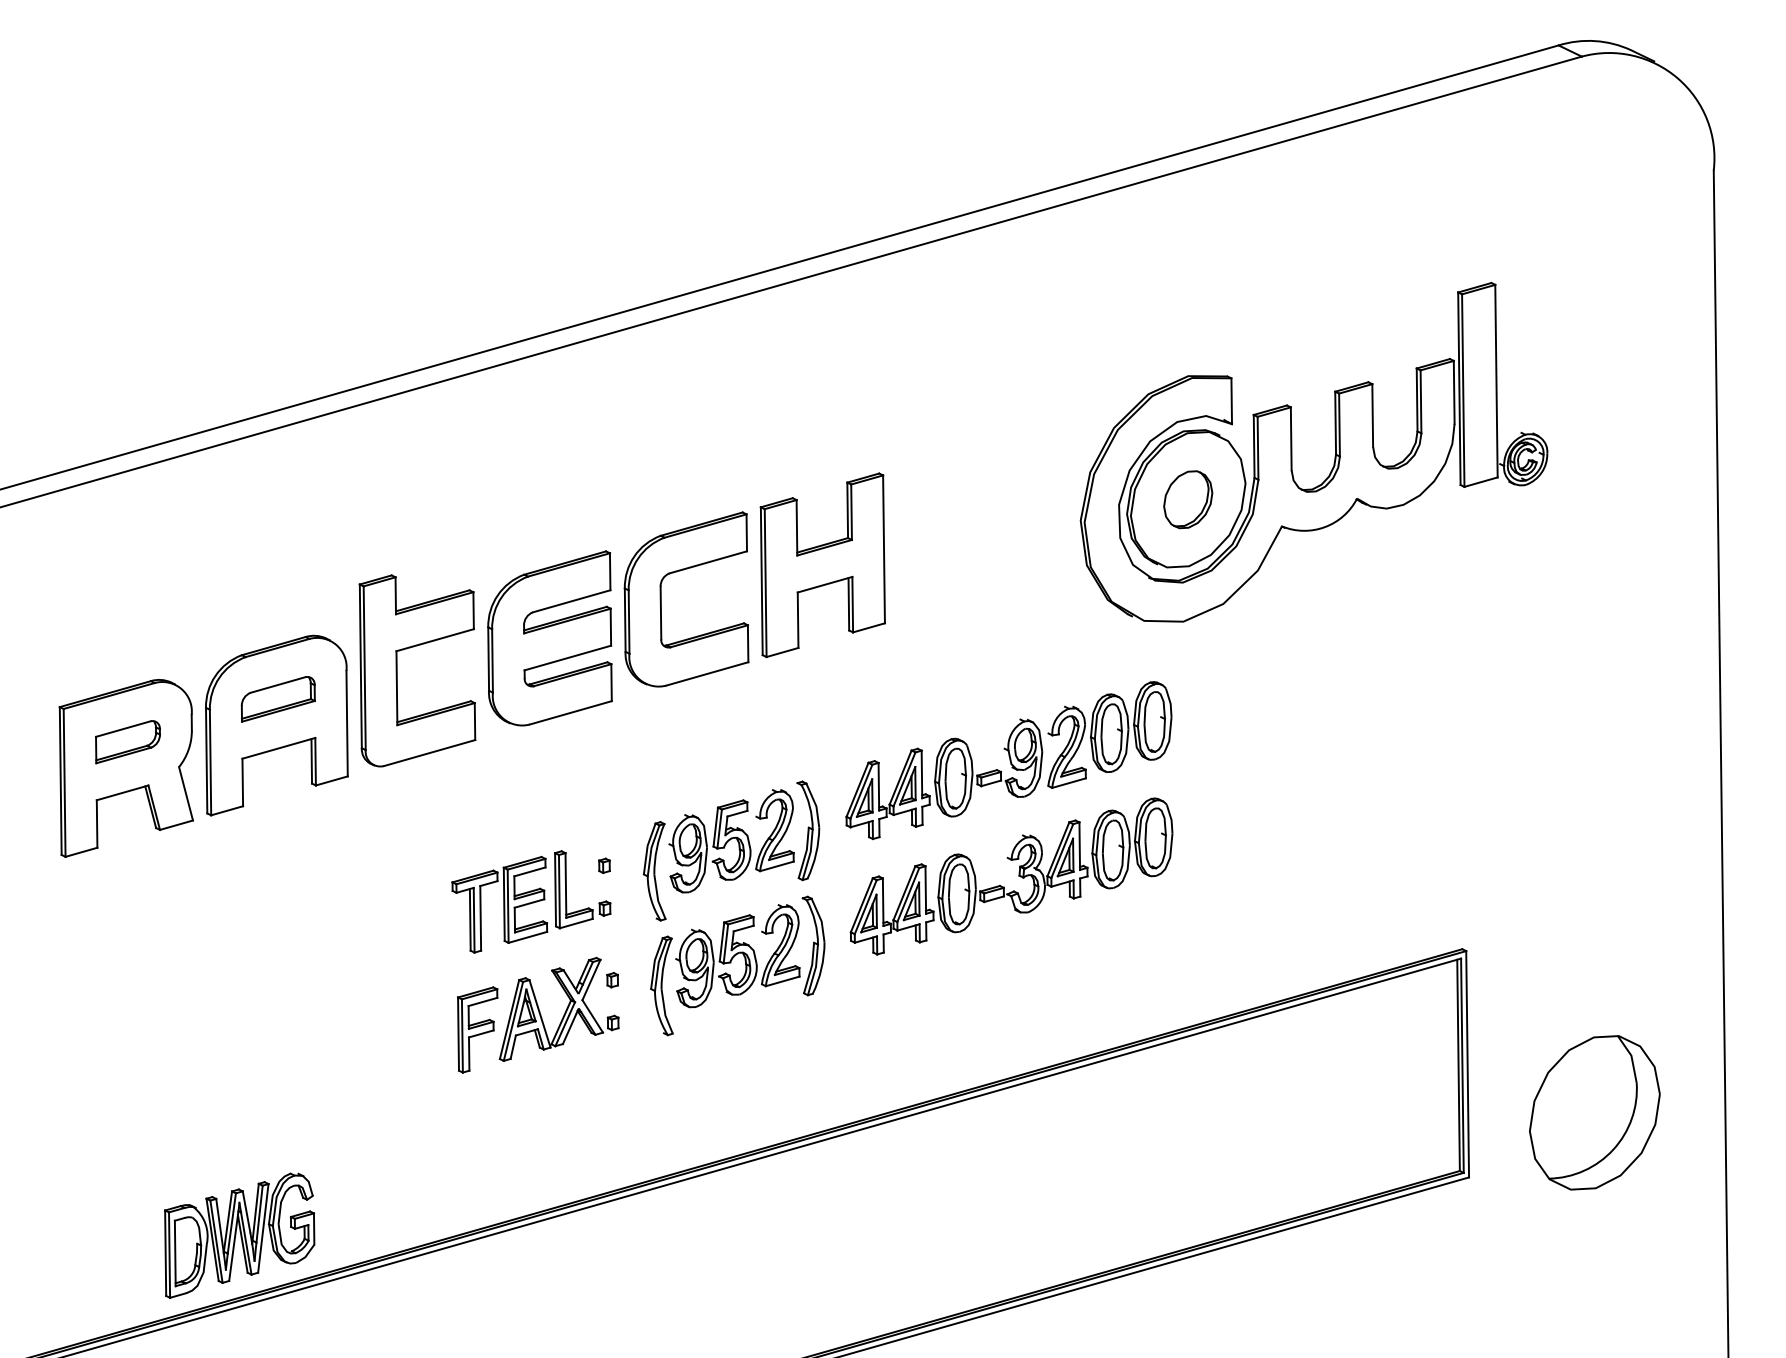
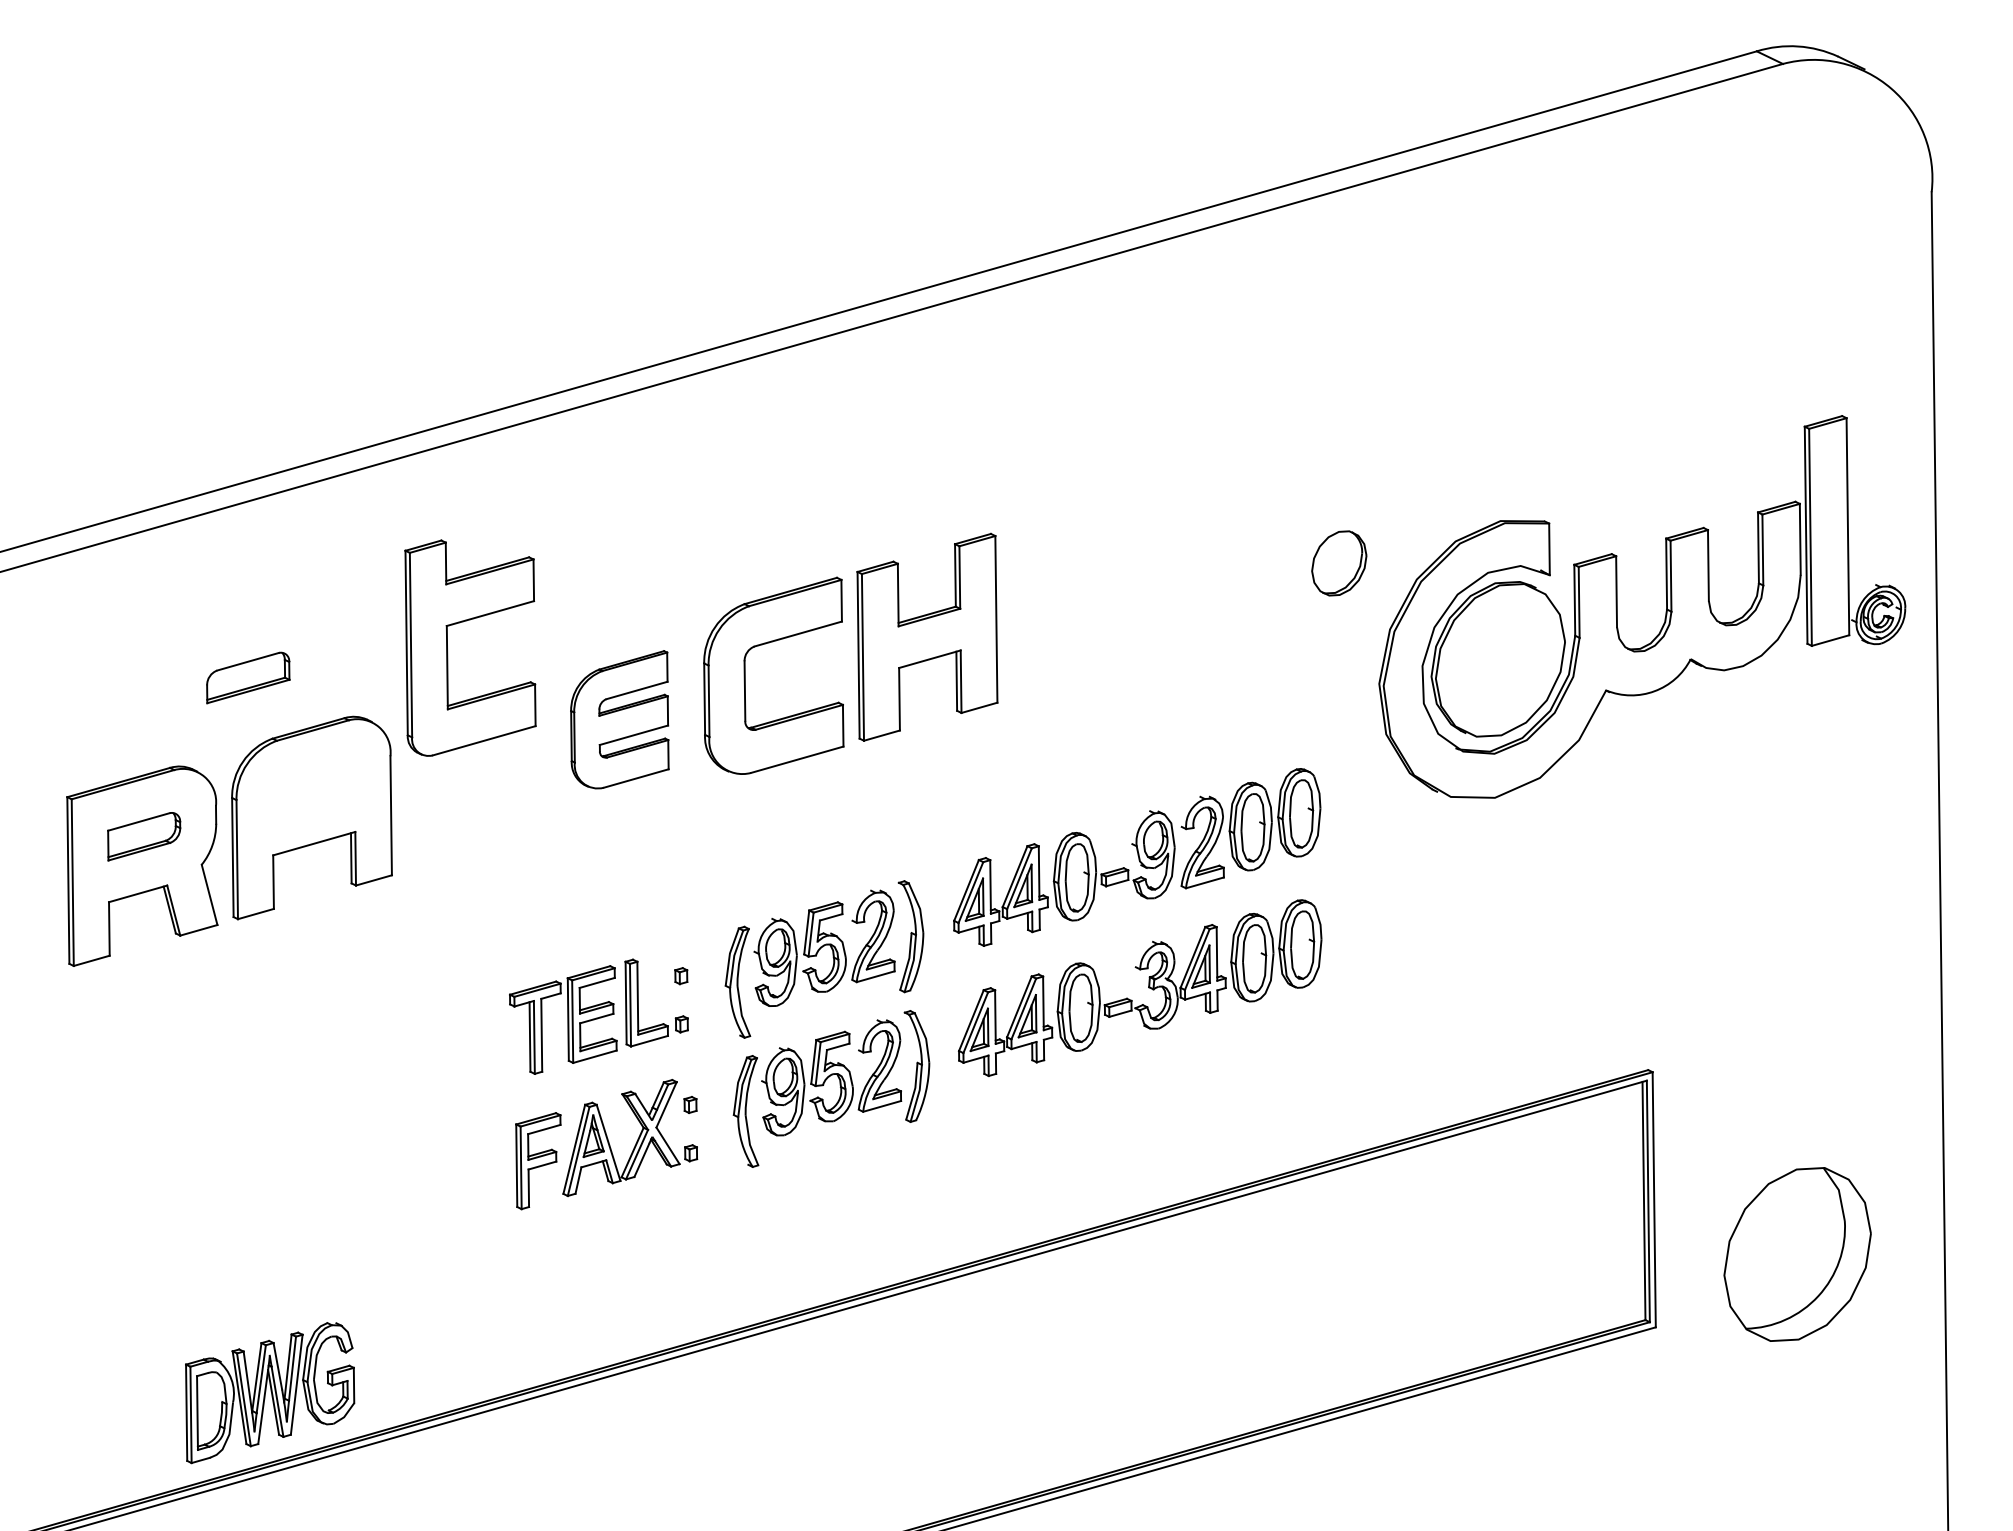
part: (1292, 452) -> (1618, 607), moved
part: (549, 638) -> (619, 719), size x0.7
part: (397, 670) -> (447, 647), moved
part: (277, 699) -> (247, 678), moved

